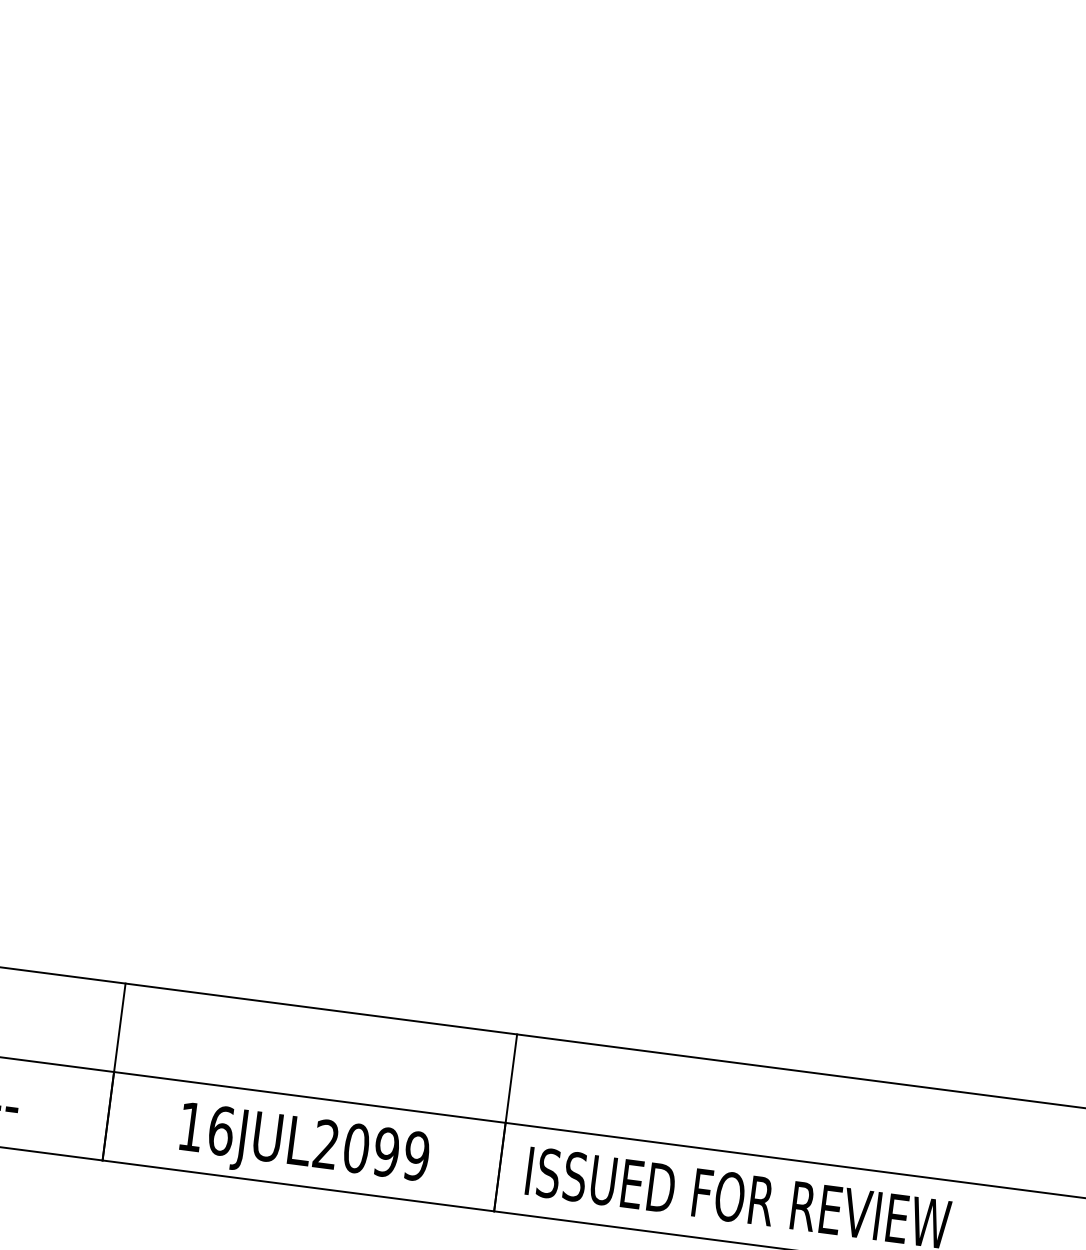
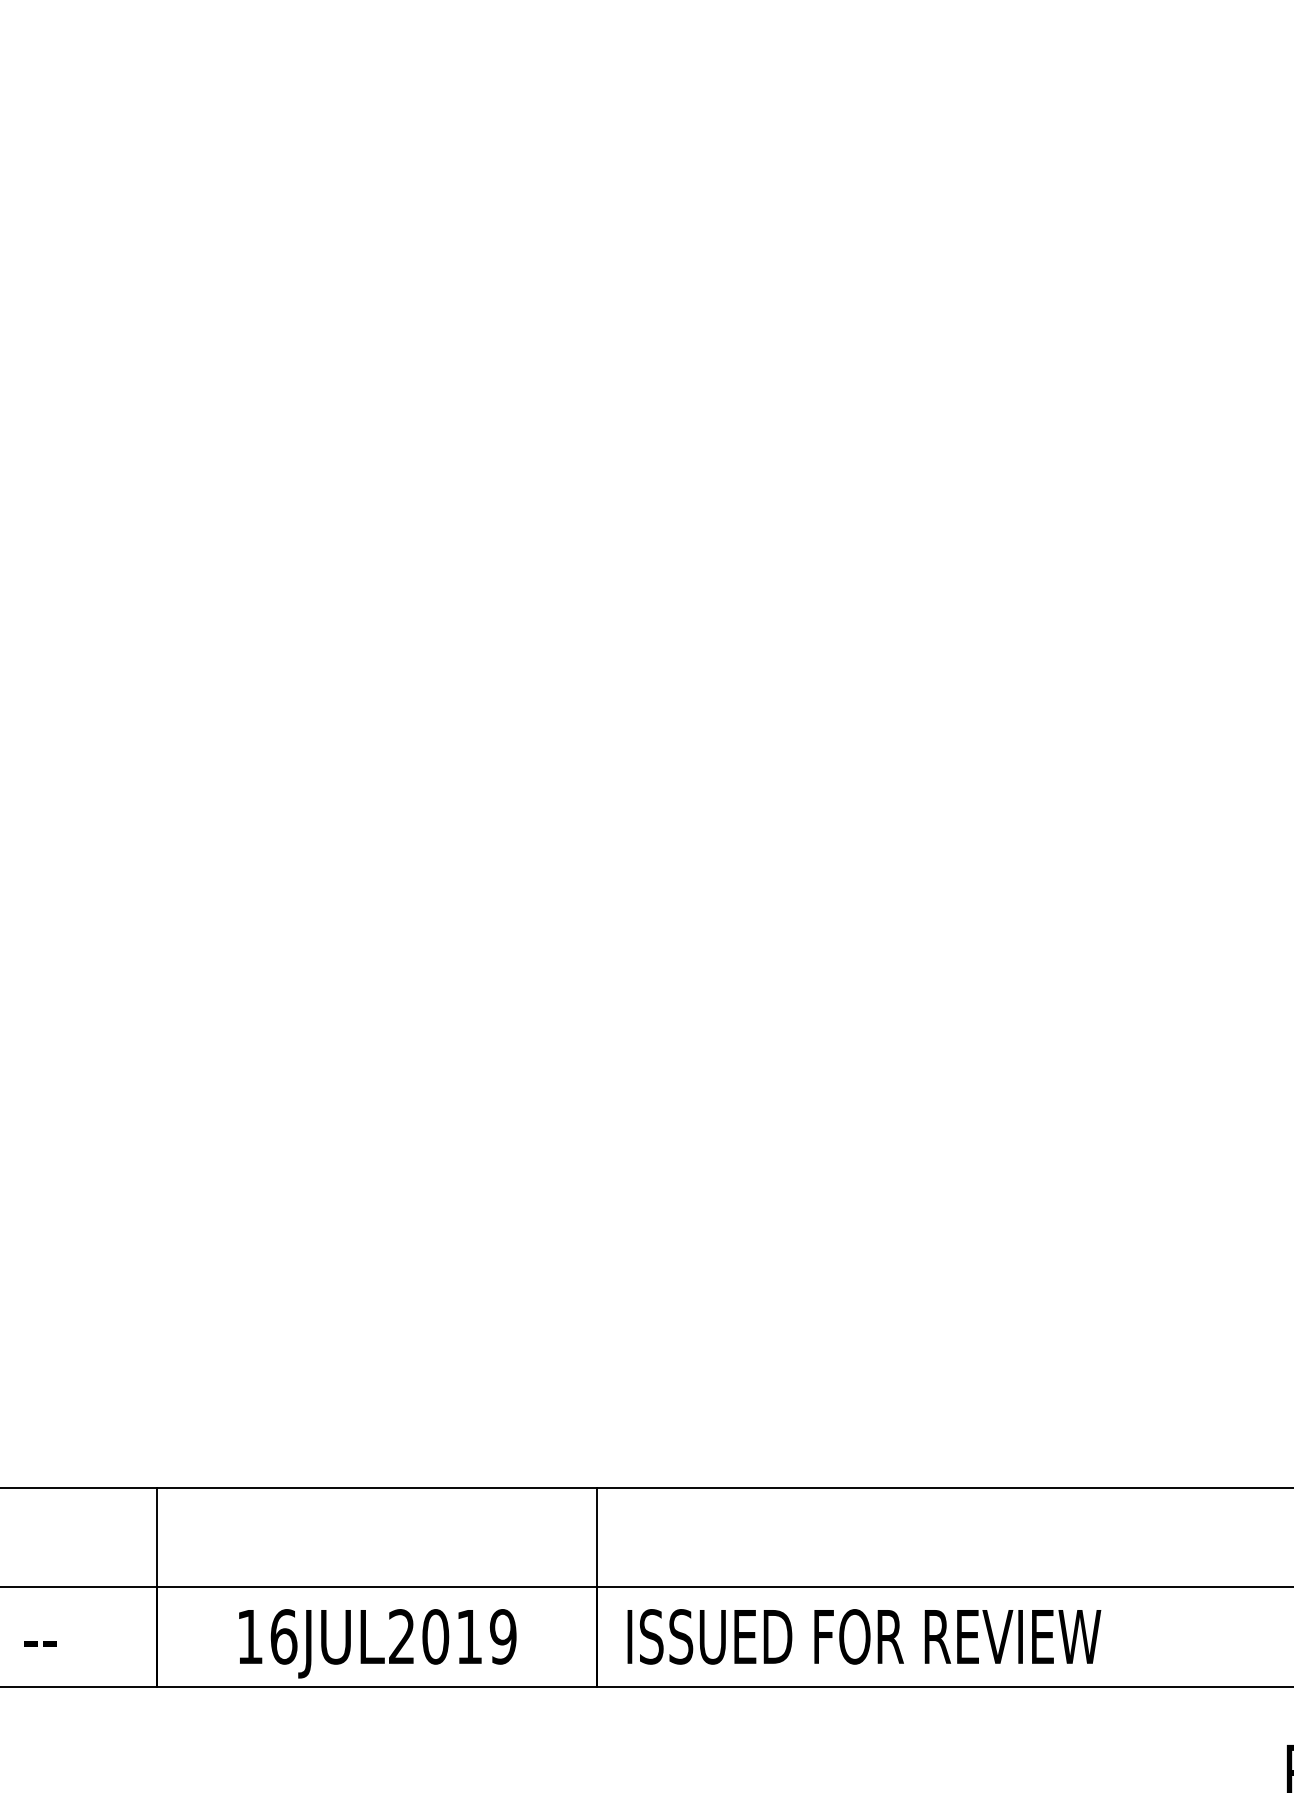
text: (386, 1152) -> (469, 1636), 16JUL2099 -> 16JUL2019

